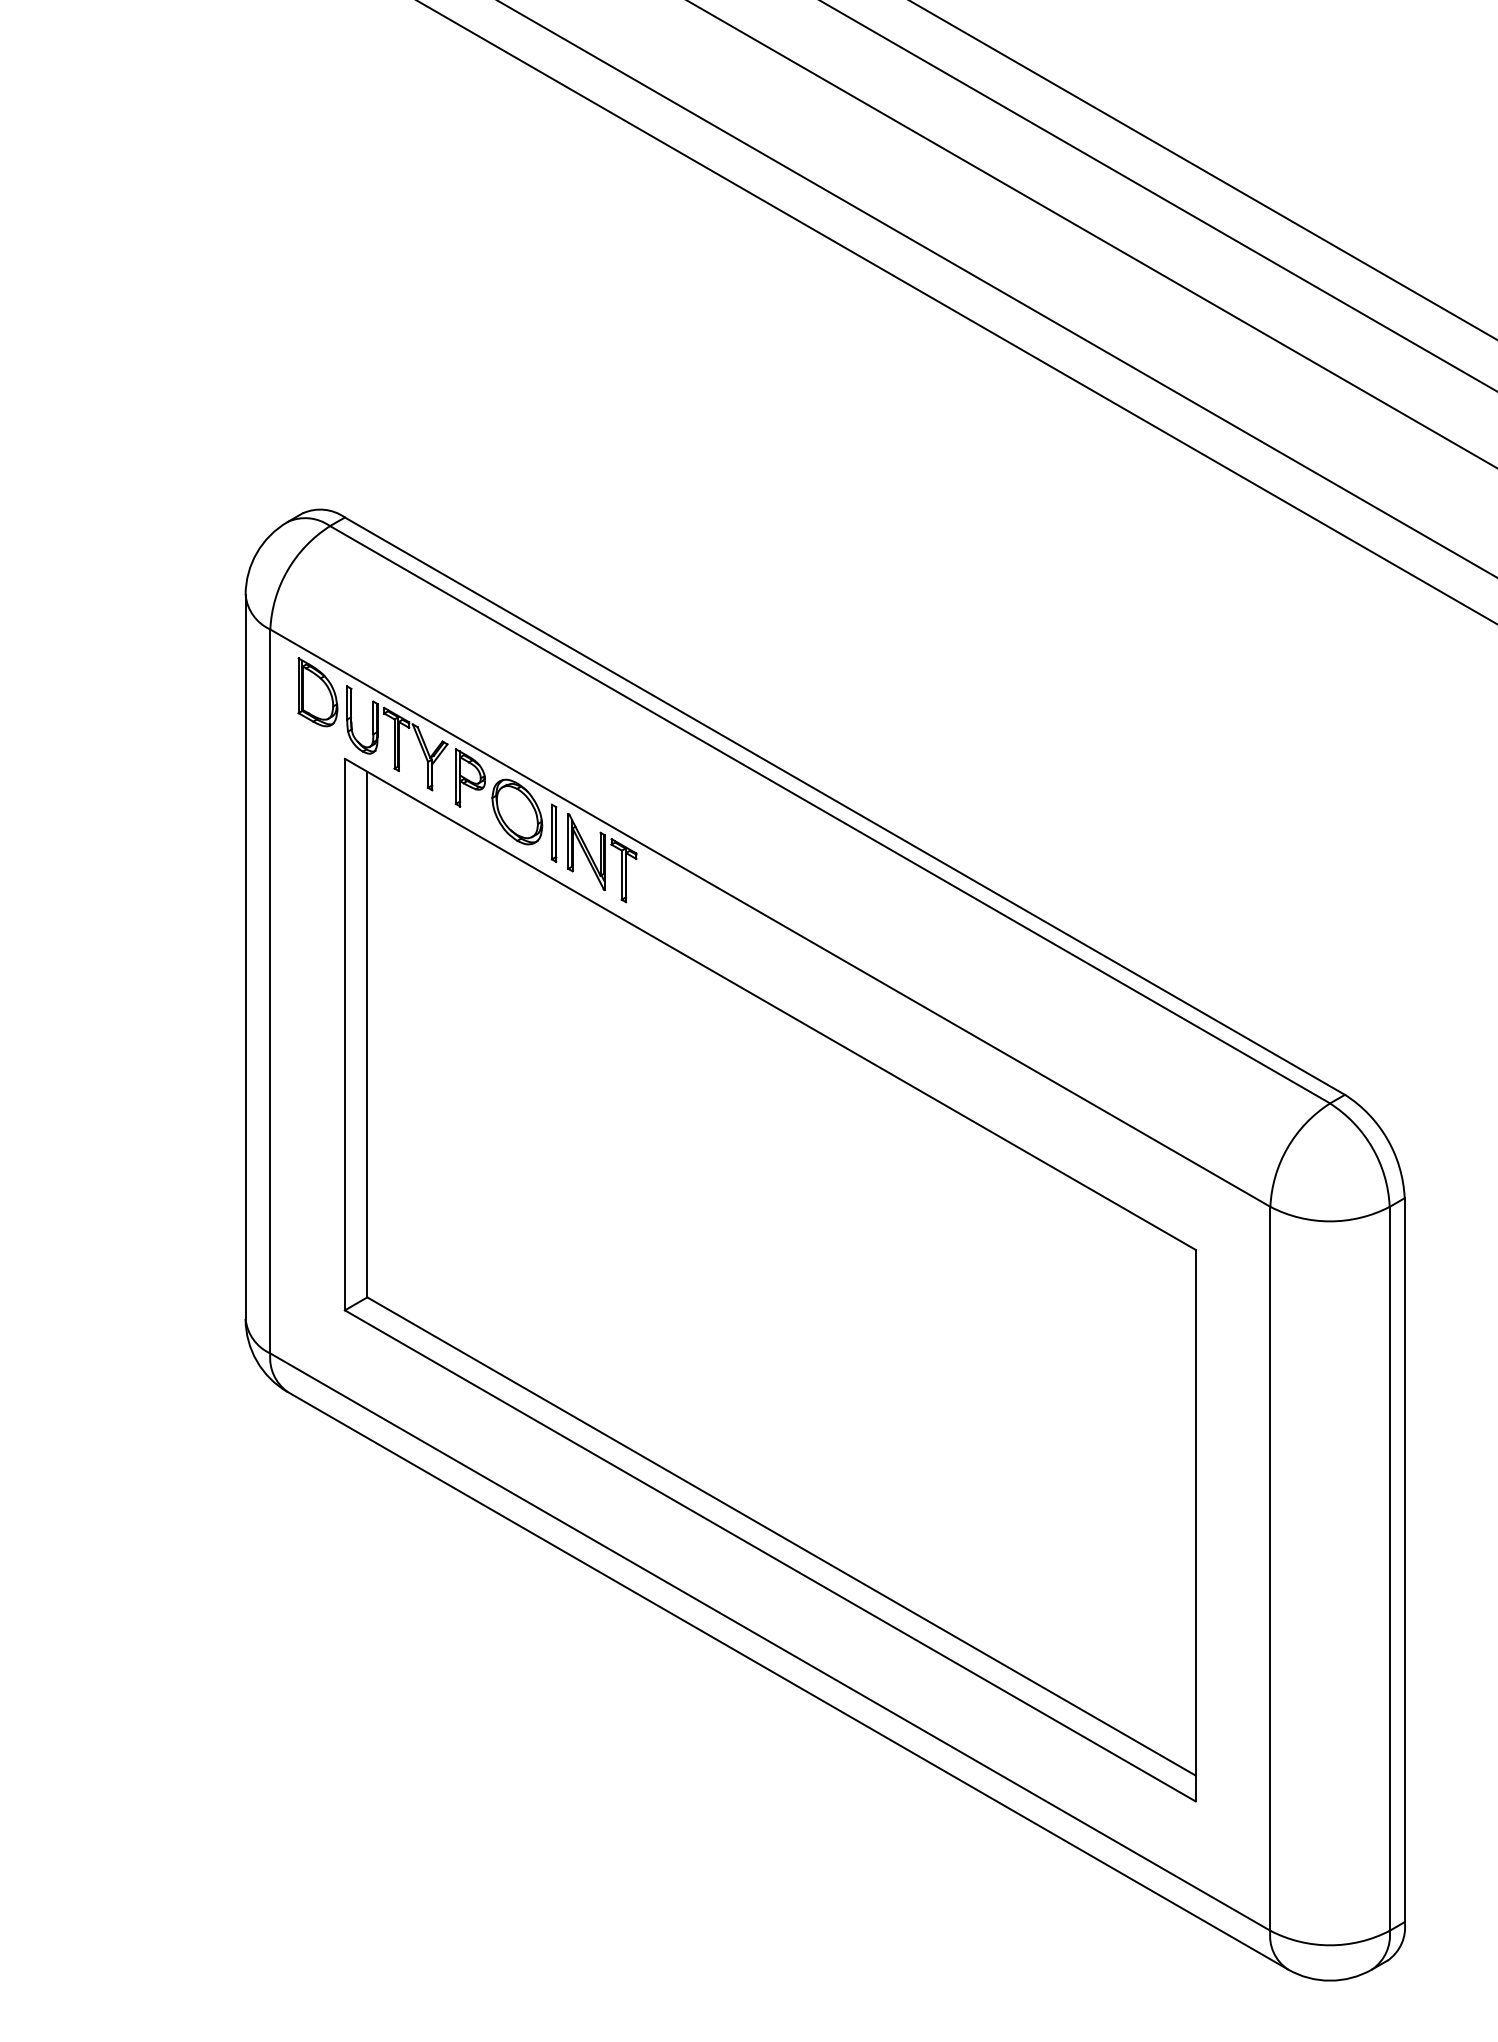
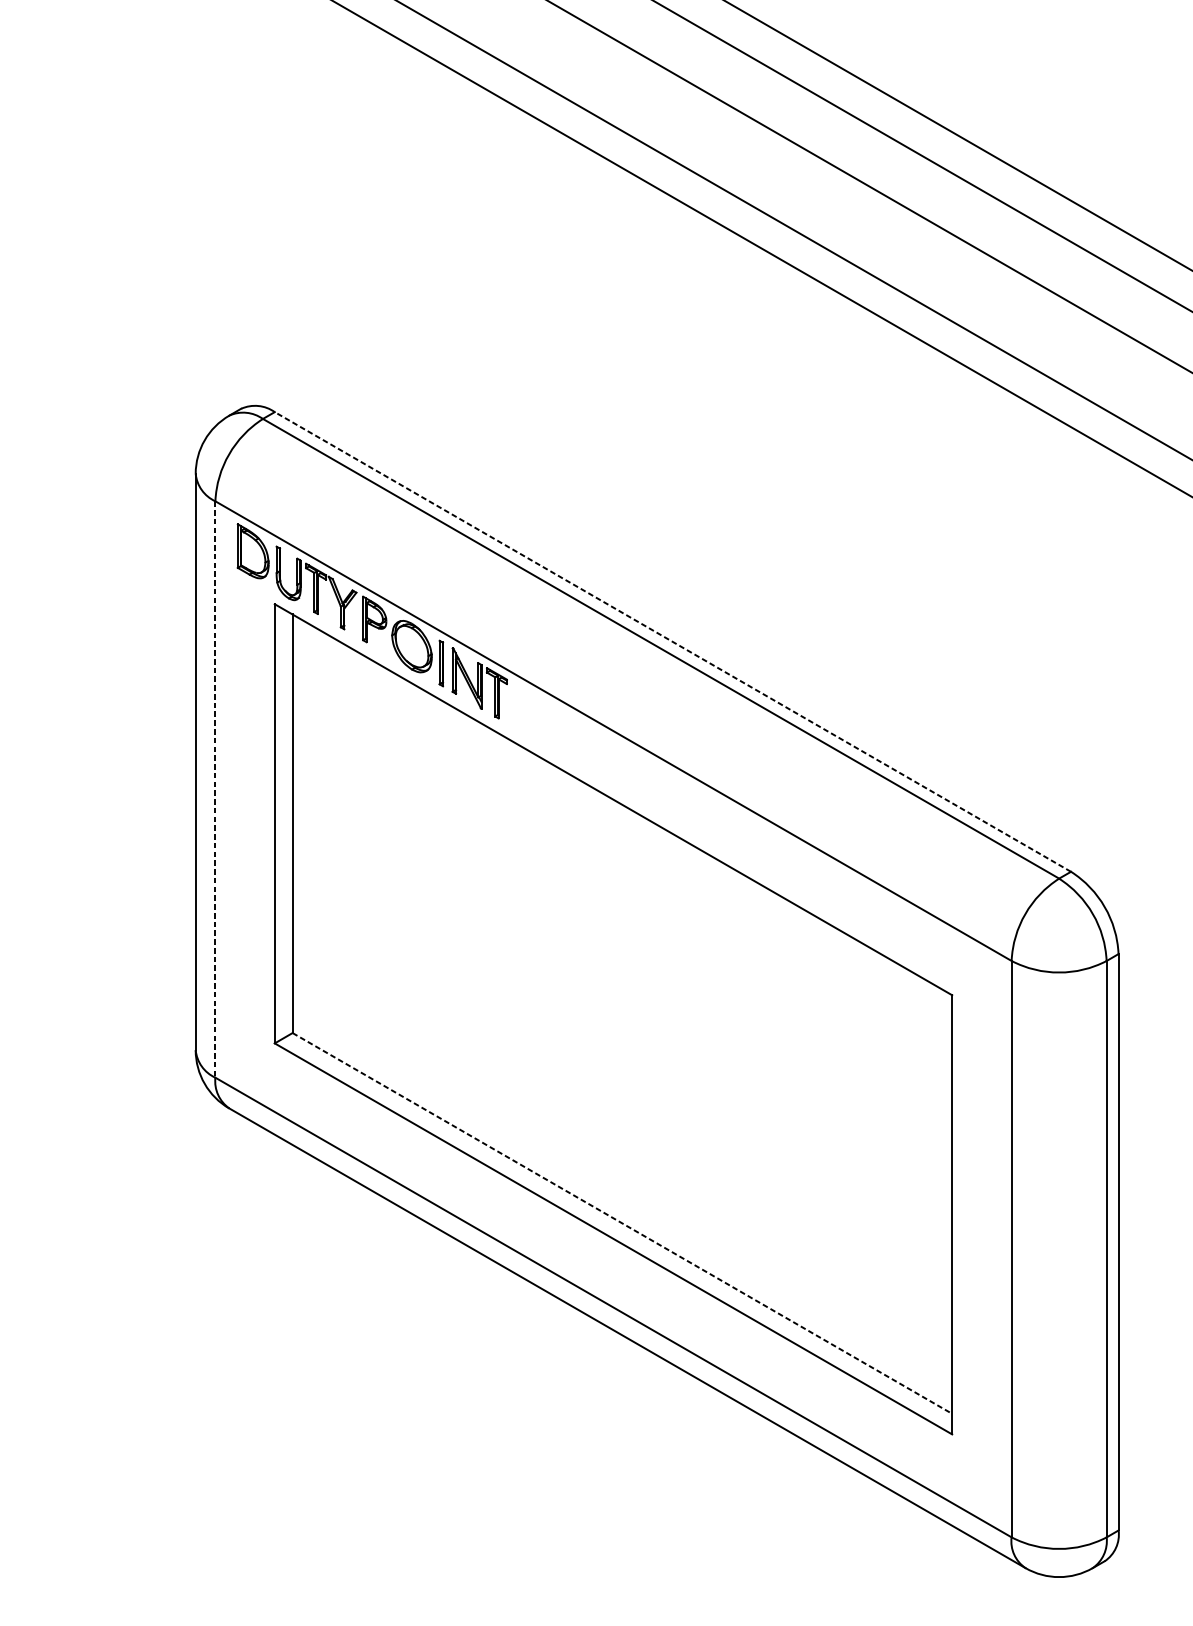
line: (844, 805) -> (672, 641), solid -> dashed
line: (270, 991) -> (215, 789), solid -> dashed
line: (781, 1536) -> (622, 1223), solid -> dashed

